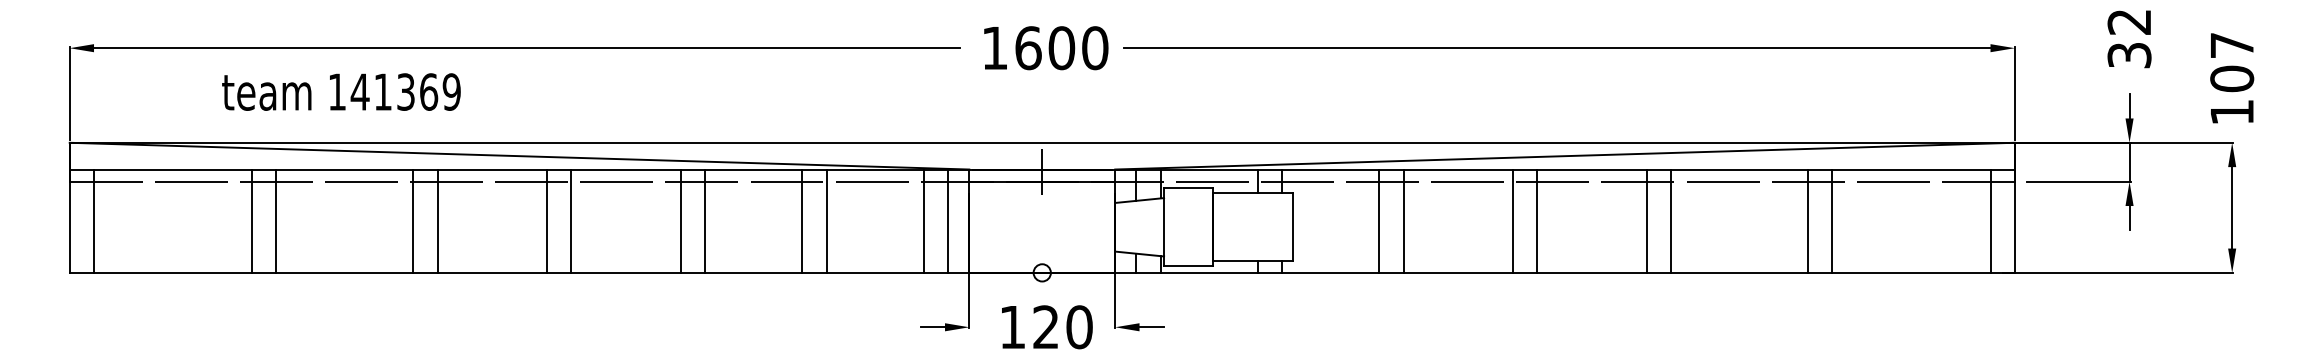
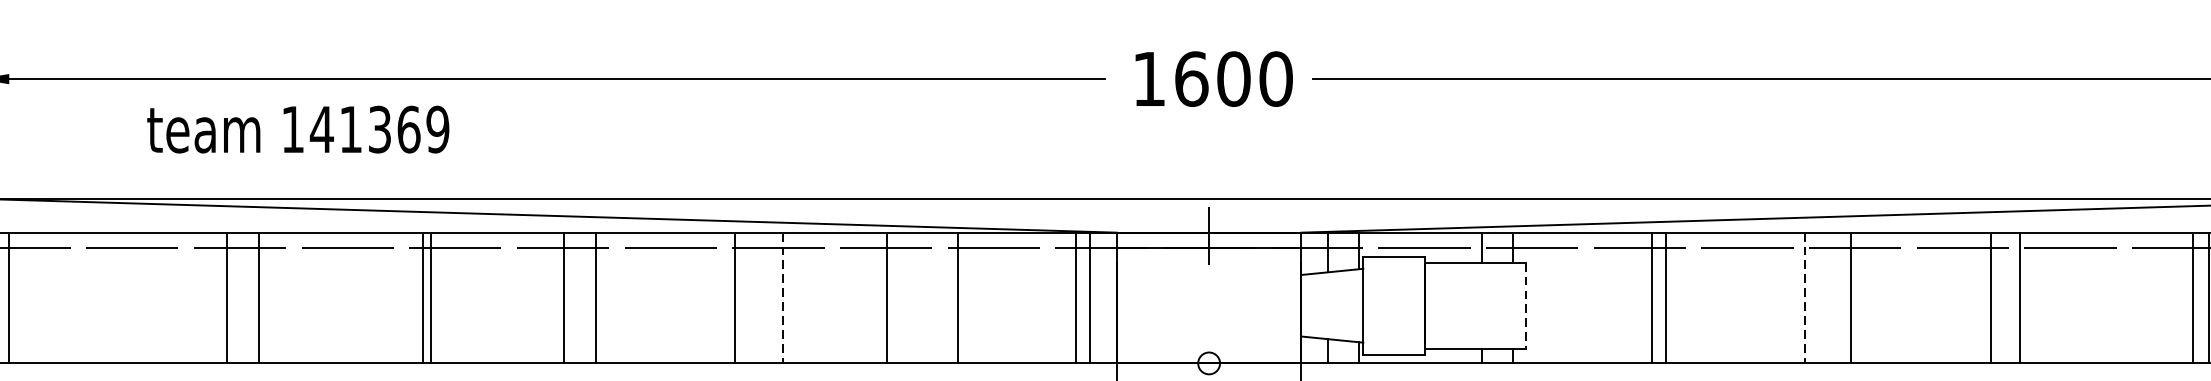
text: (341, 91) -> (298, 128), moved
line: (252, 220) -> (227, 297), moved
line: (276, 220) -> (259, 297), moved
line: (413, 220) -> (431, 297), moved
line: (437, 220) -> (422, 297), moved
line: (547, 220) -> (564, 297), moved
line: (571, 220) -> (595, 297), moved
line: (680, 220) -> (734, 297), moved
line: (802, 220) -> (886, 297), moved
line: (826, 220) -> (957, 297), moved
line: (924, 220) -> (1076, 297), moved
line: (1379, 220) -> (1652, 297), moved
line: (1537, 220) -> (1850, 297), moved
line: (1646, 220) -> (1990, 297), moved
line: (1671, 220) -> (2020, 297), moved
line: (1808, 220) -> (2193, 297), moved
line: (705, 221) -> (782, 298), solid -> dashed
line: (1513, 221) -> (1805, 298), solid -> dashed
line: (1292, 227) -> (1525, 306), solid -> dashed

